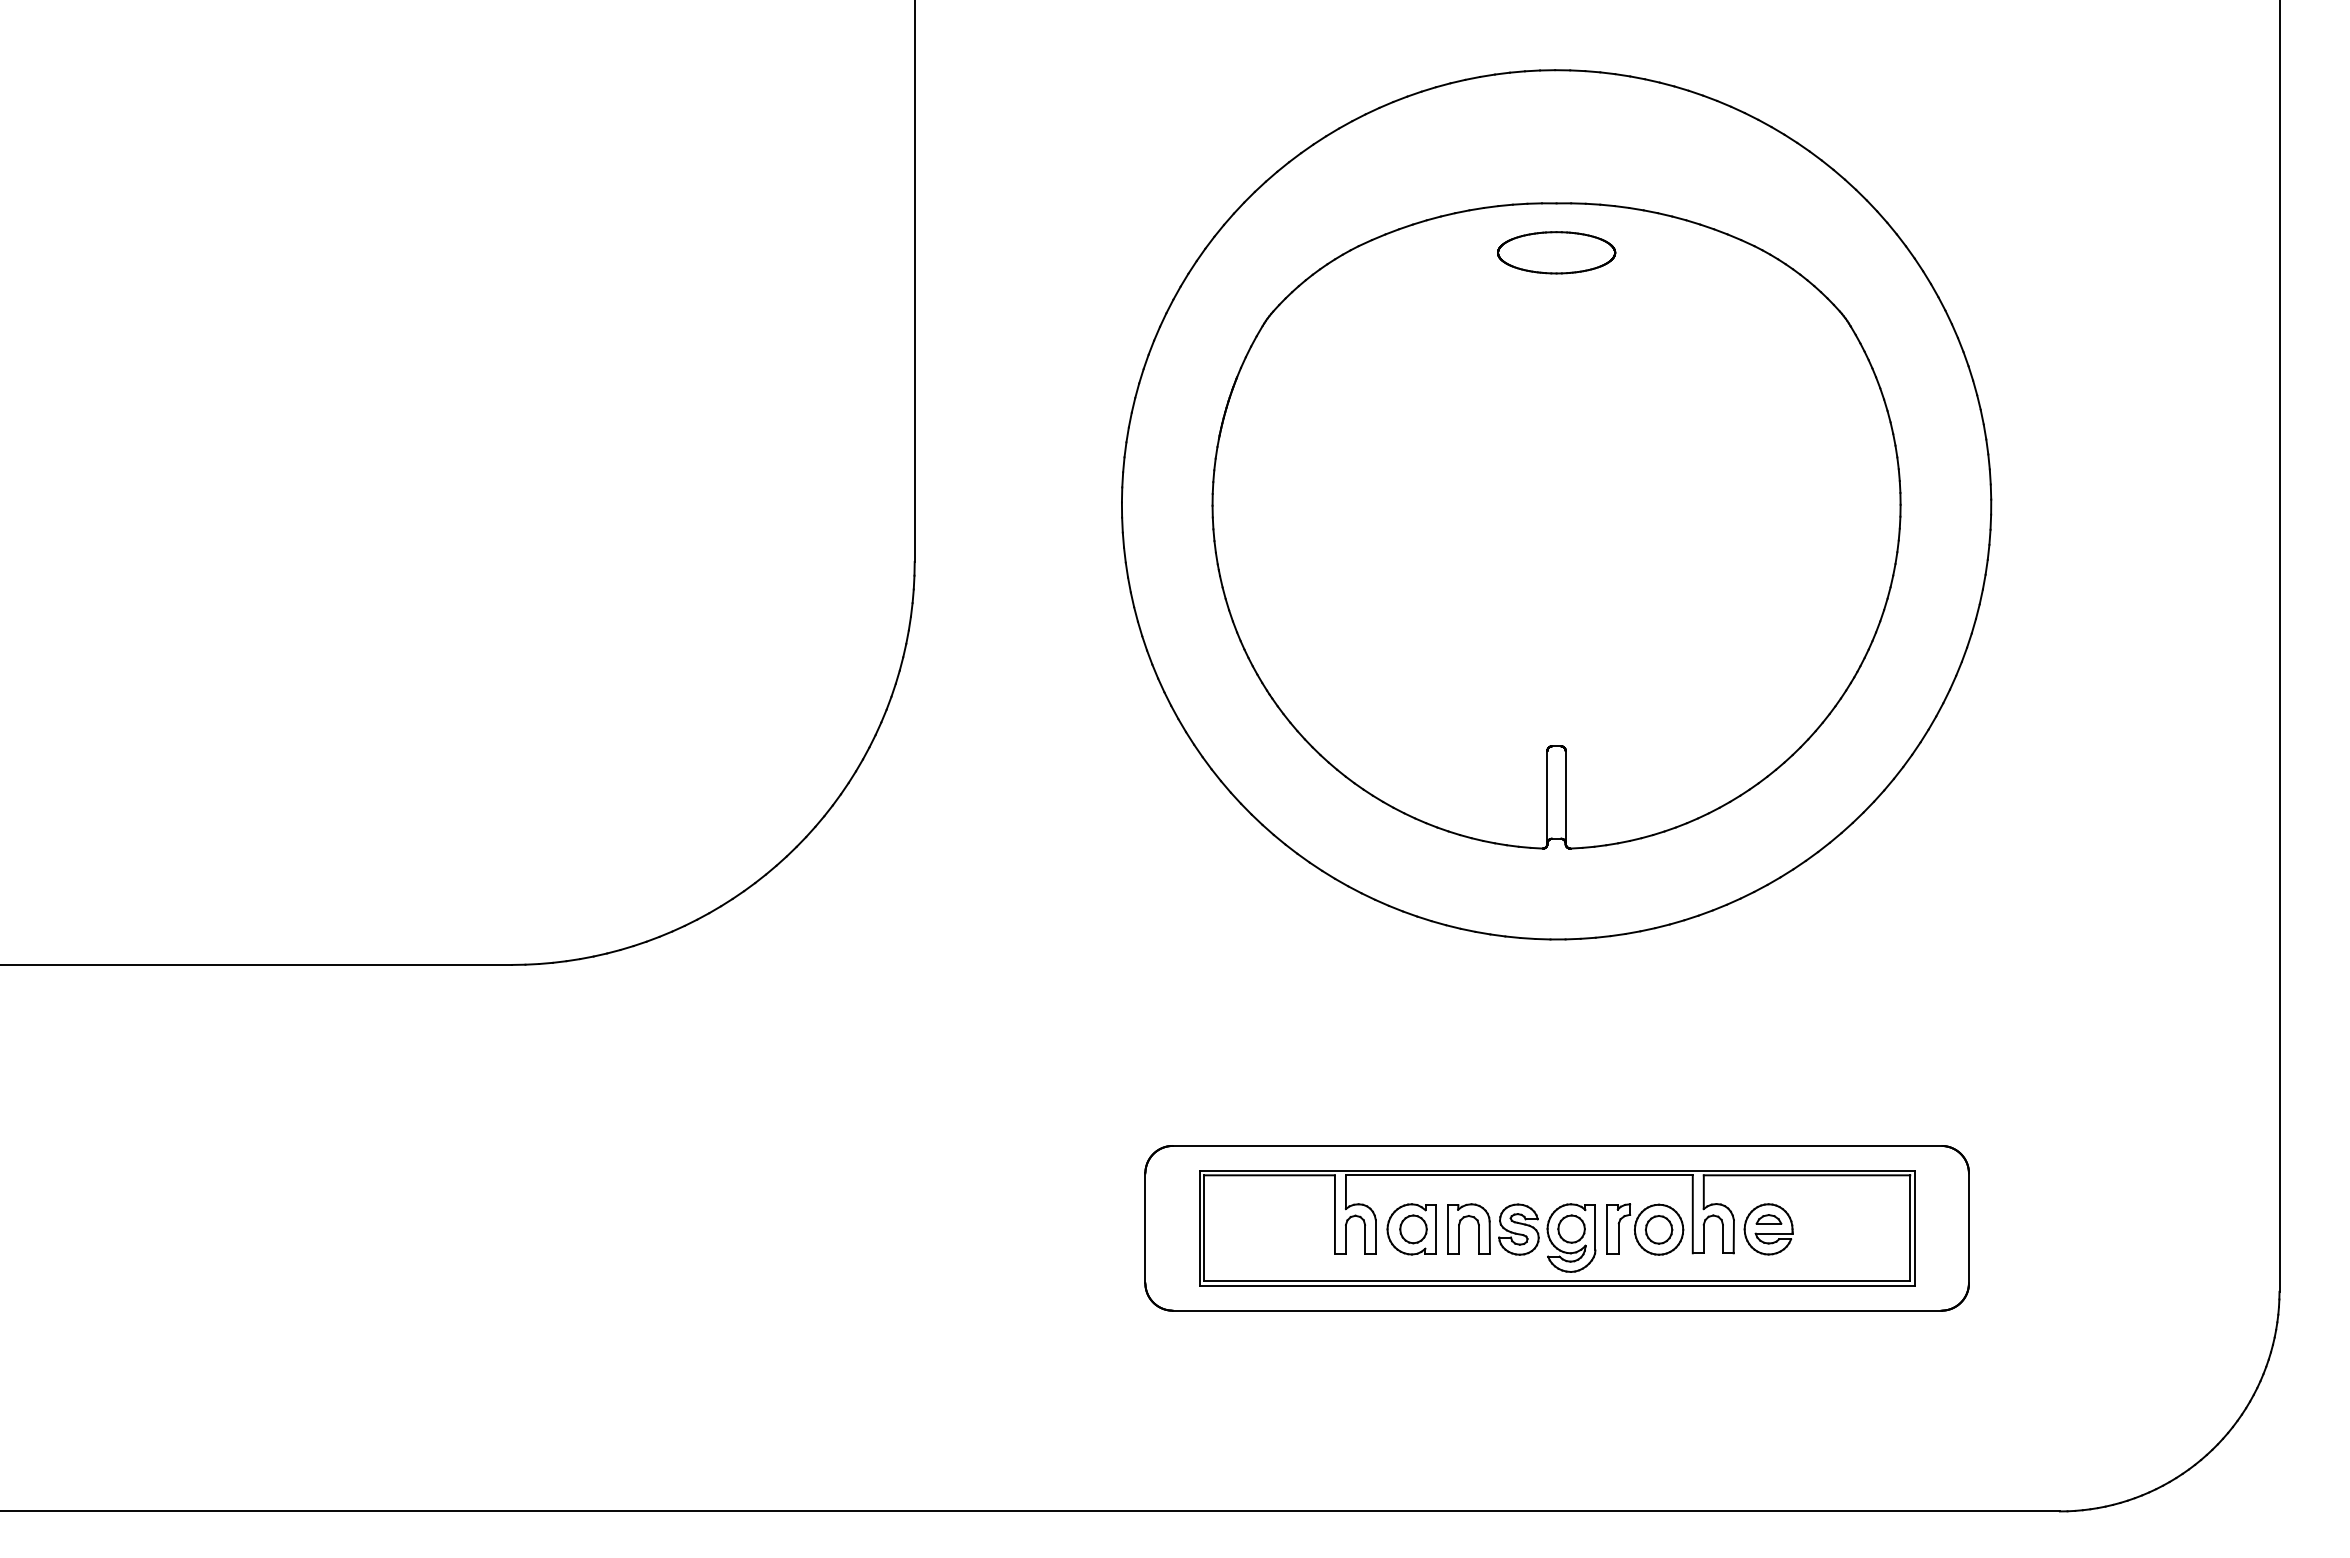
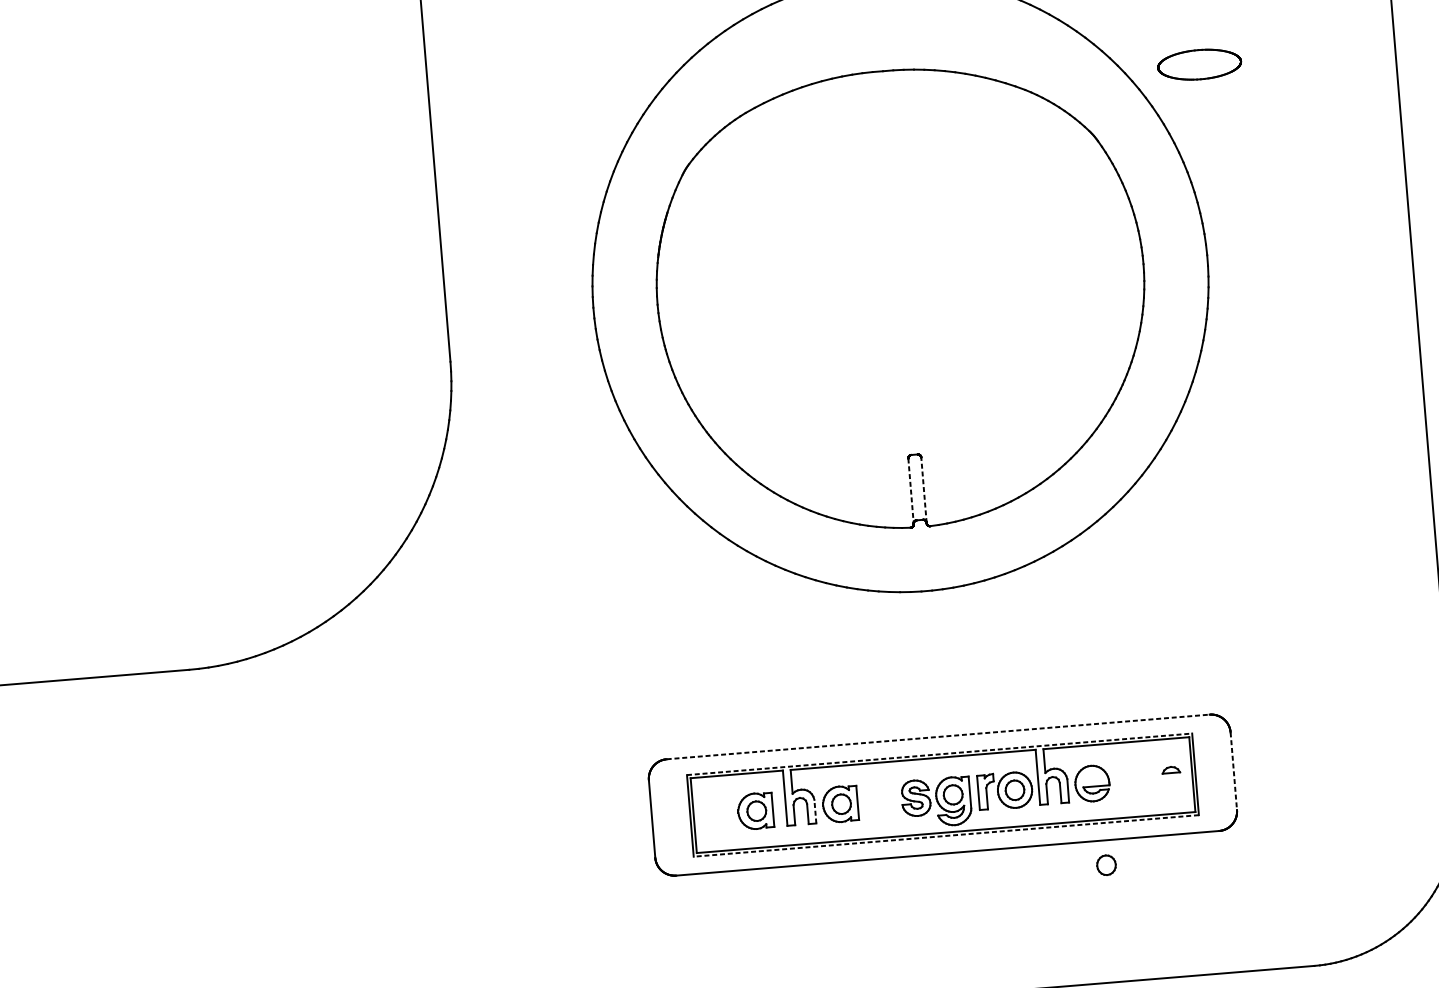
part: (1556, 252) -> (1199, 64), moved
line: (1565, 796) -> (923, 489), solid -> dashed
line: (1547, 797) -> (911, 491), solid -> dashed
line: (1557, 1145) -> (938, 736), solid -> dashed
line: (1557, 1170) -> (939, 754), solid -> dashed
part: (1768, 1219) -> (1170, 770), moved
part: (1460, 1224) -> (874, 798), removed
line: (1968, 1228) -> (1233, 771), solid -> dashed
part: (1291, 1229) -> (755, 811), added
line: (1375, 1236) -> (815, 811), solid -> dashed
line: (1557, 1286) -> (946, 836), solid -> dashed
part: (1779, 1345) -> (1106, 864), added

